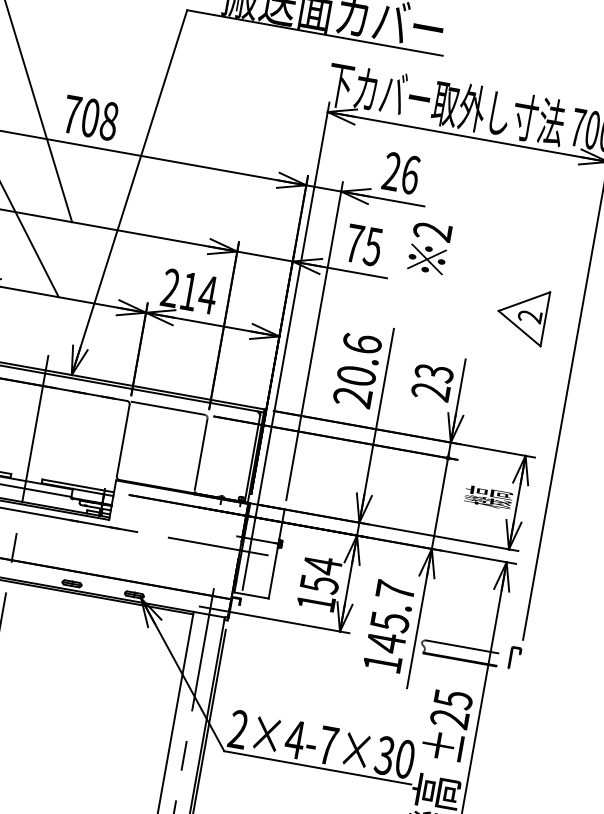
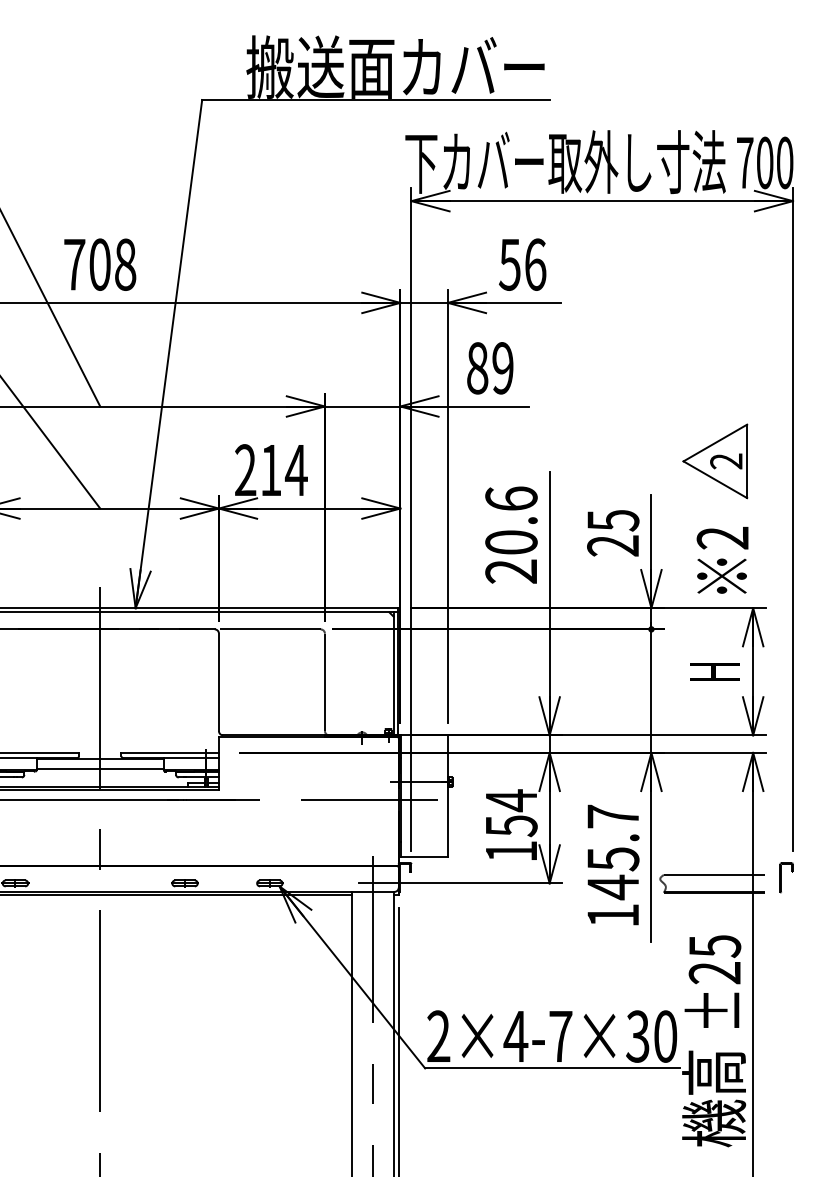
text: (391, 171) -> (509, 264), 26 -> 56
text: (363, 245) -> (490, 368), 75 -> 89
text: (429, 247) -> (722, 560), moved
part: (522, 315) -> (715, 461), moved
text: (434, 373) -> (613, 520), 23 -> 25
text: (488, 497) -> (713, 671), 機高 -> H

